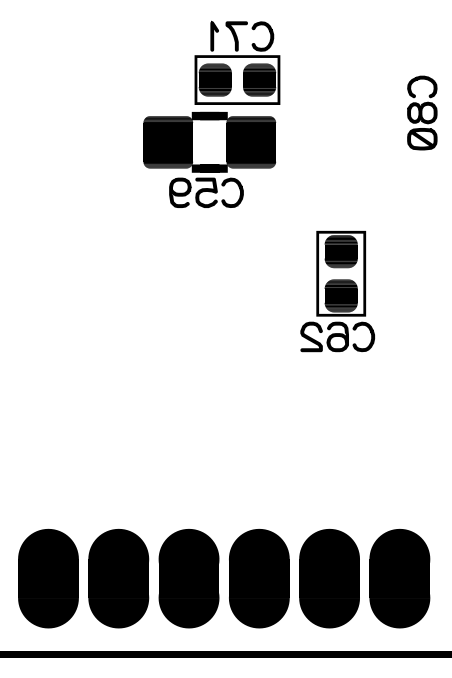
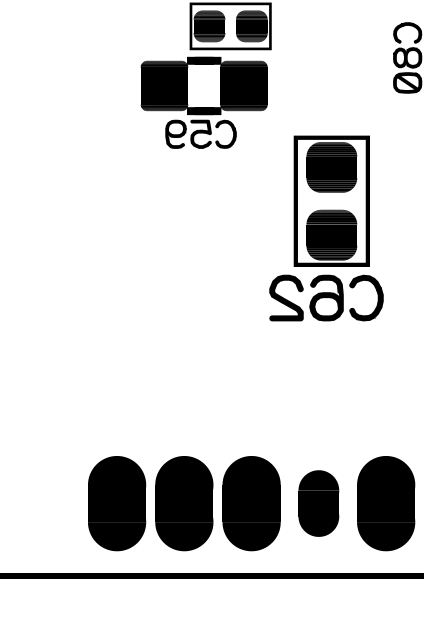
part: (337, 291) -> (326, 228), size x1.6
part: (48, 578) -> (49, 503), removed
part: (329, 578) -> (318, 503), size x0.7

